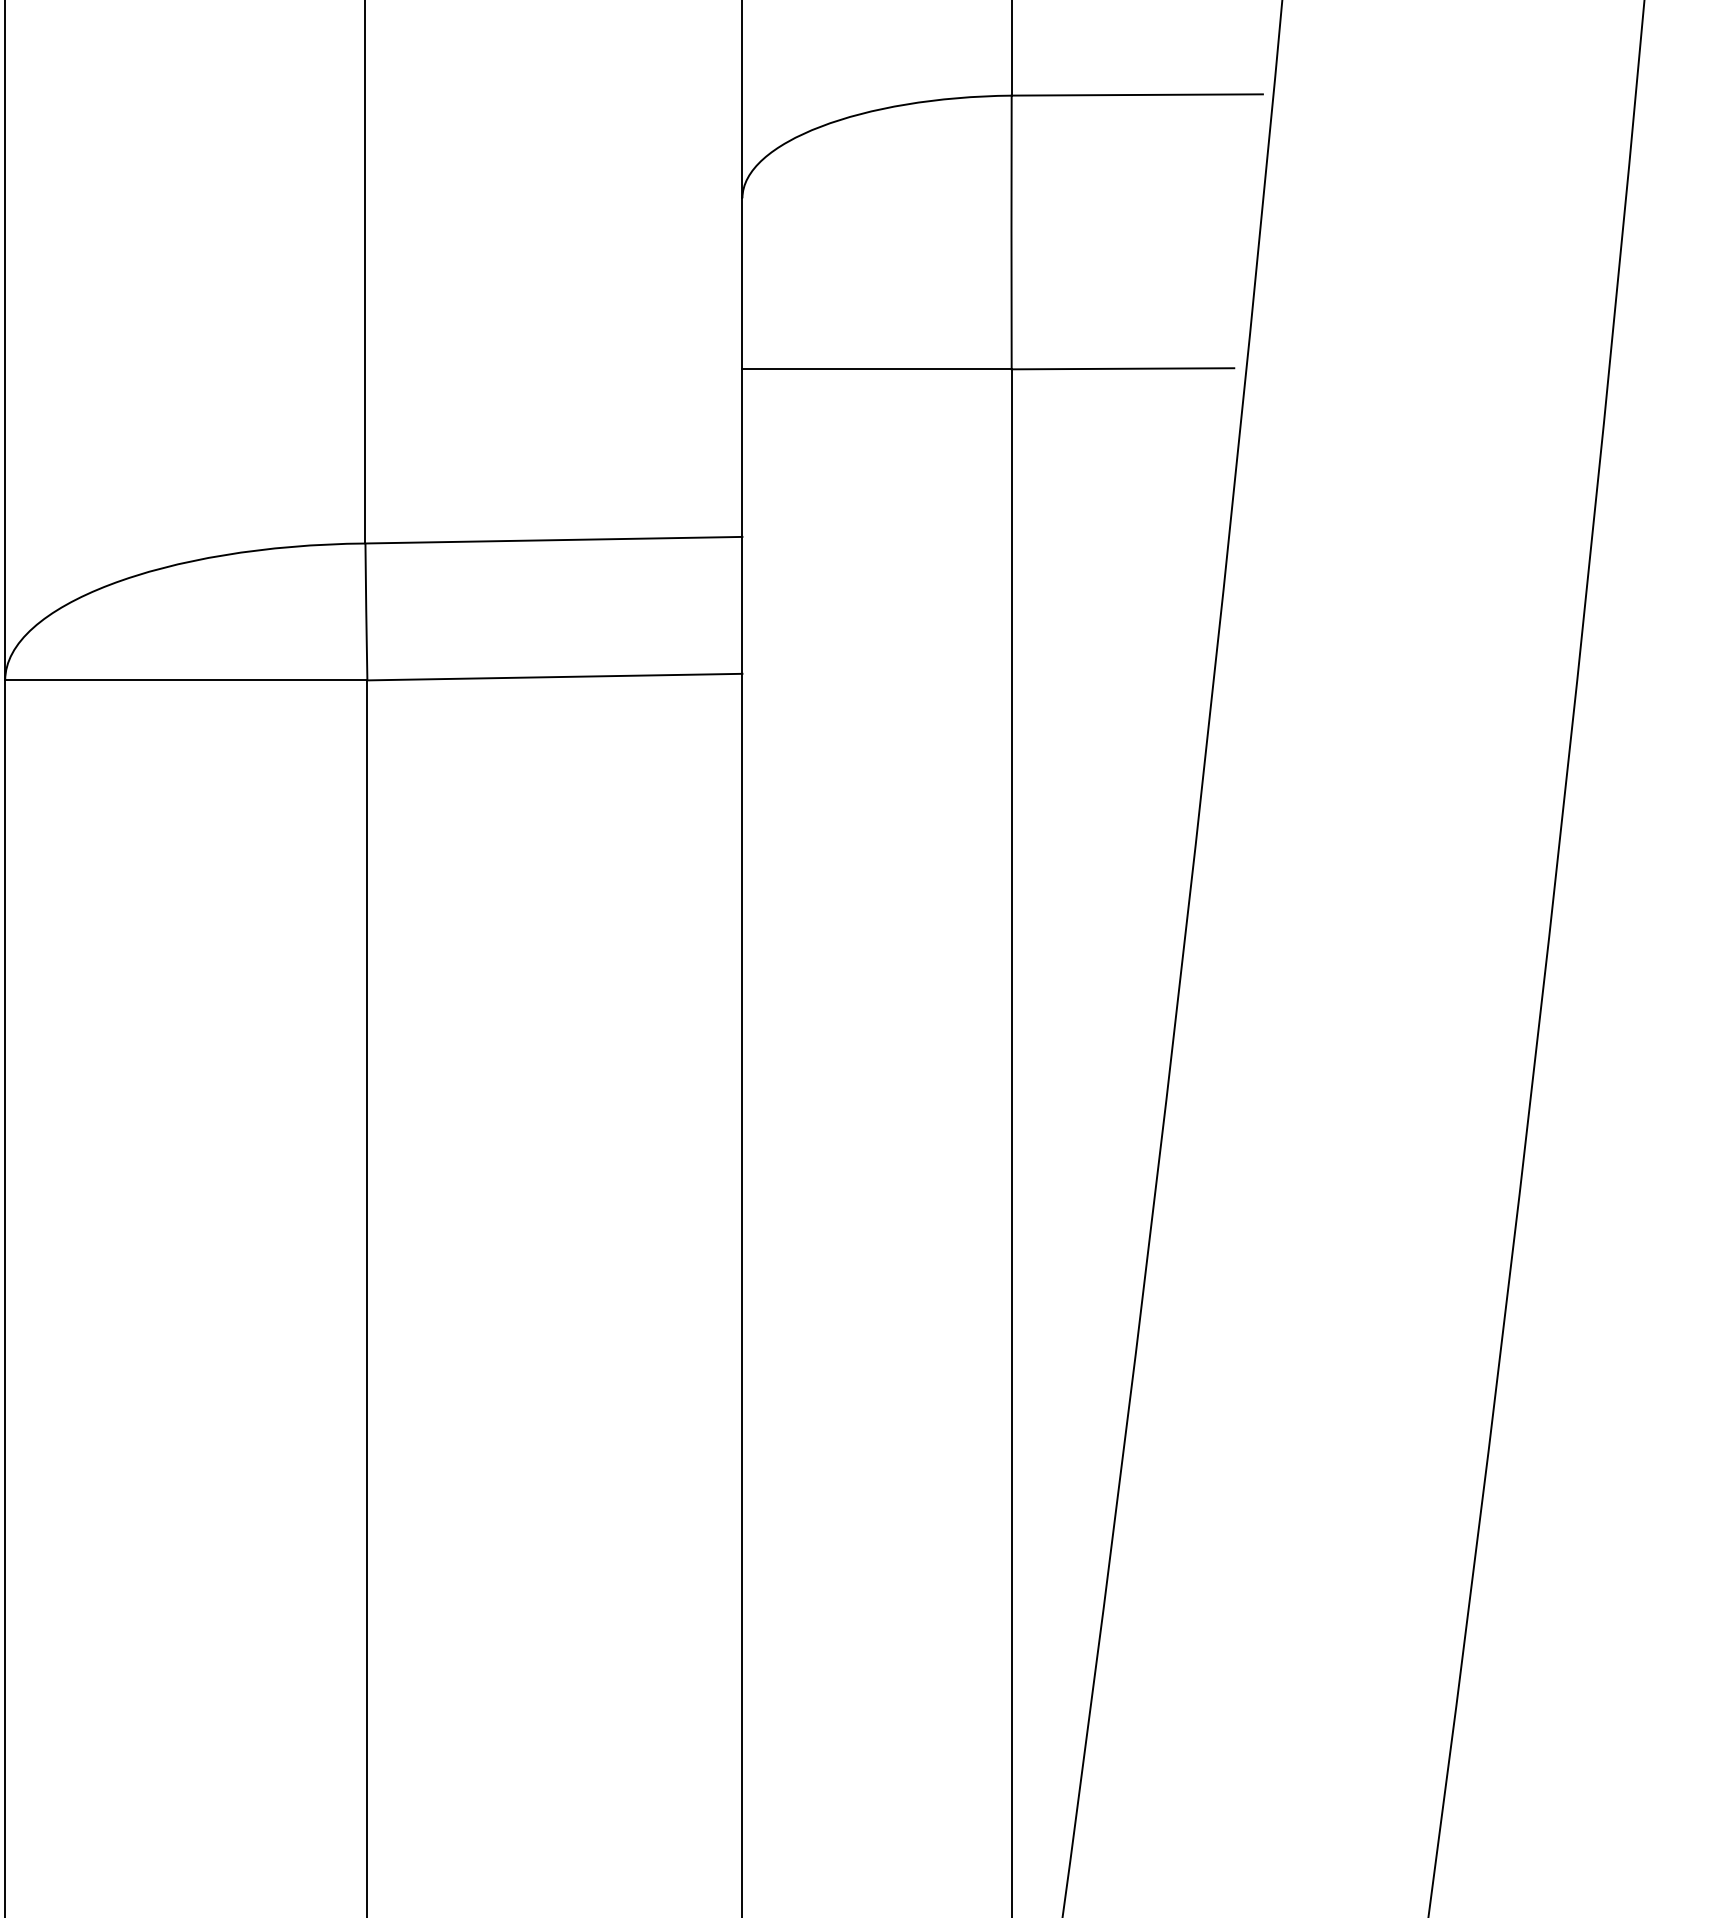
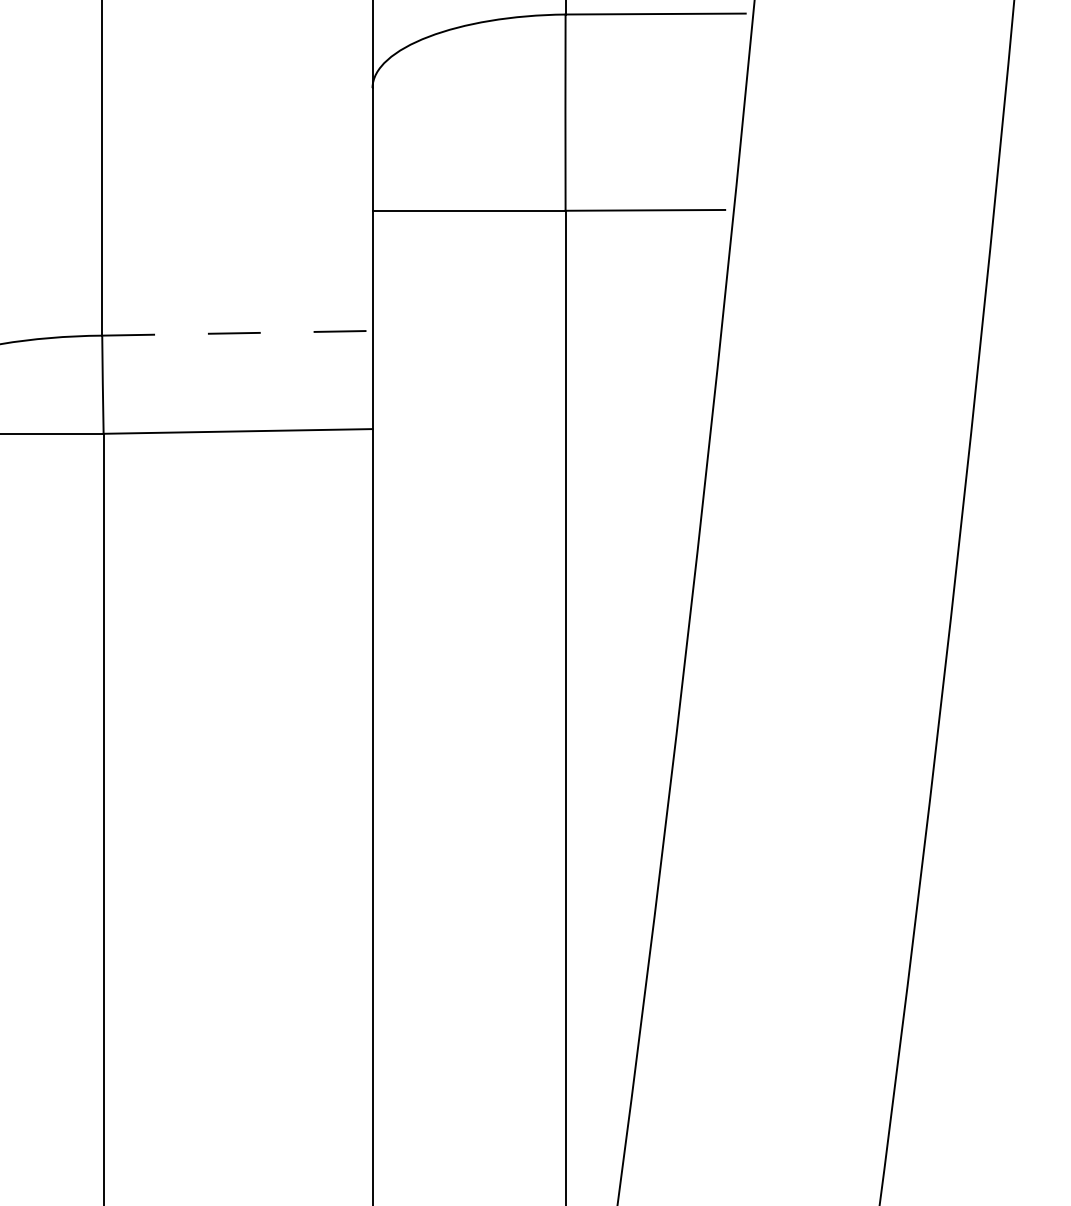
line: (553, 540) -> (237, 333), solid -> dashed

